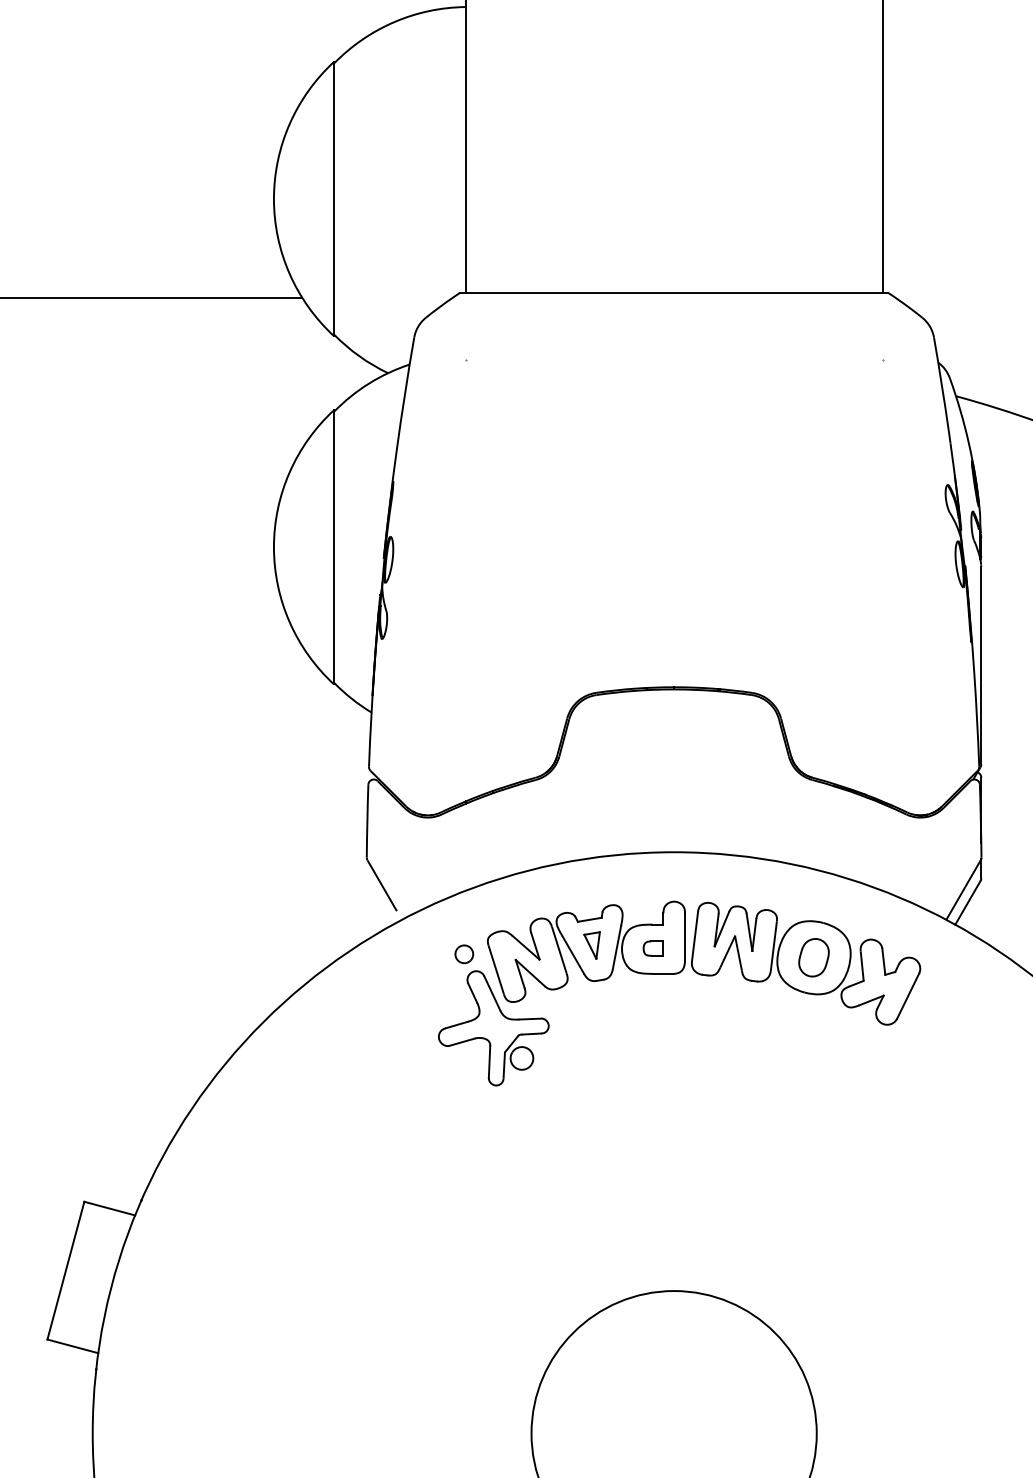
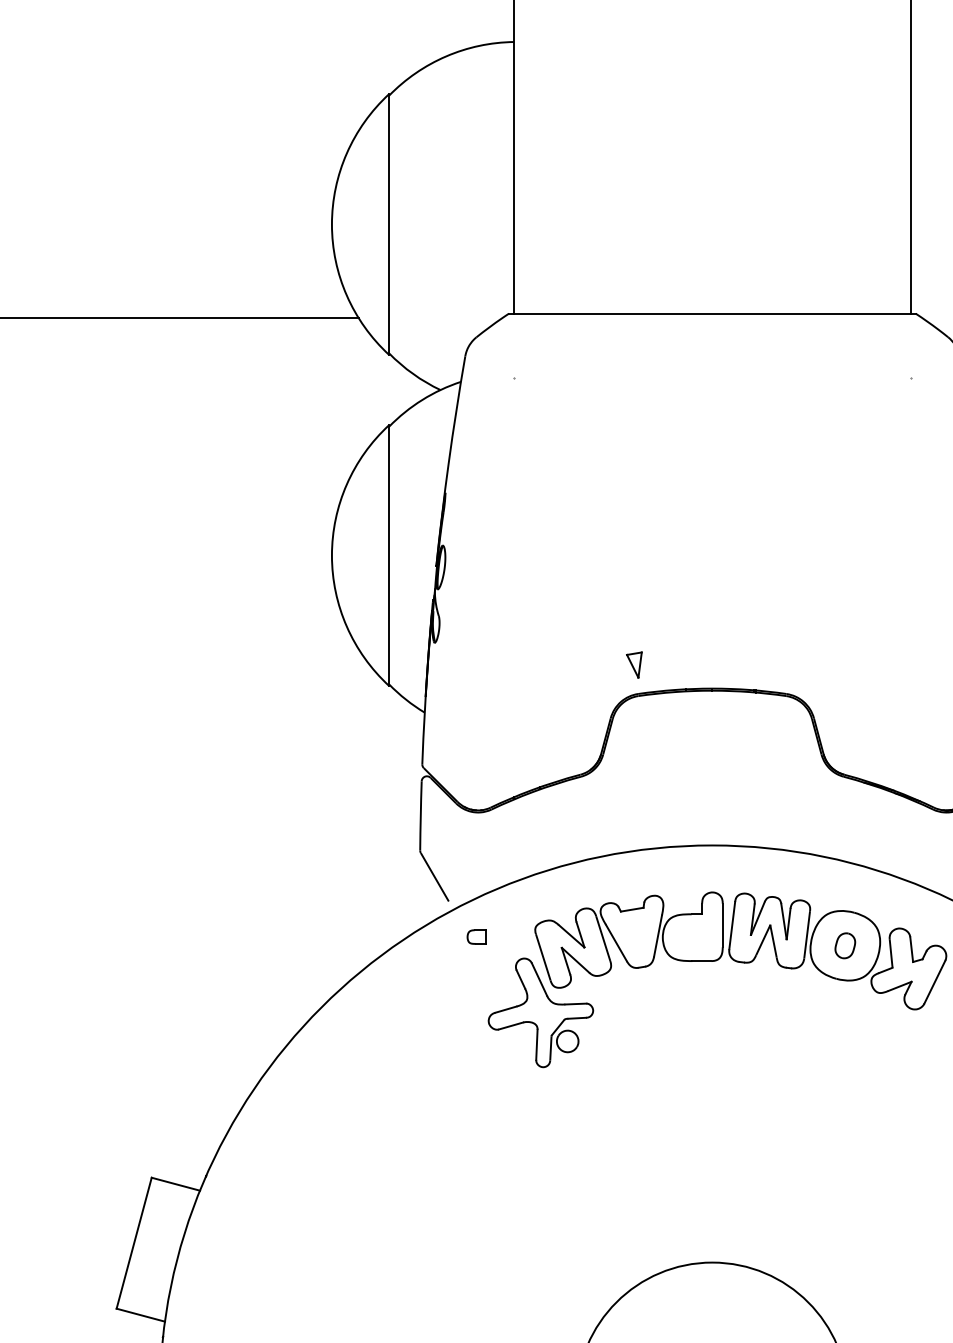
part: (591, 945) -> (633, 665), moved
part: (652, 948) -> (476, 936), moved
part: (464, 954) -> (513, 942), removed
part: (813, 957) -> (844, 945), size x0.7

